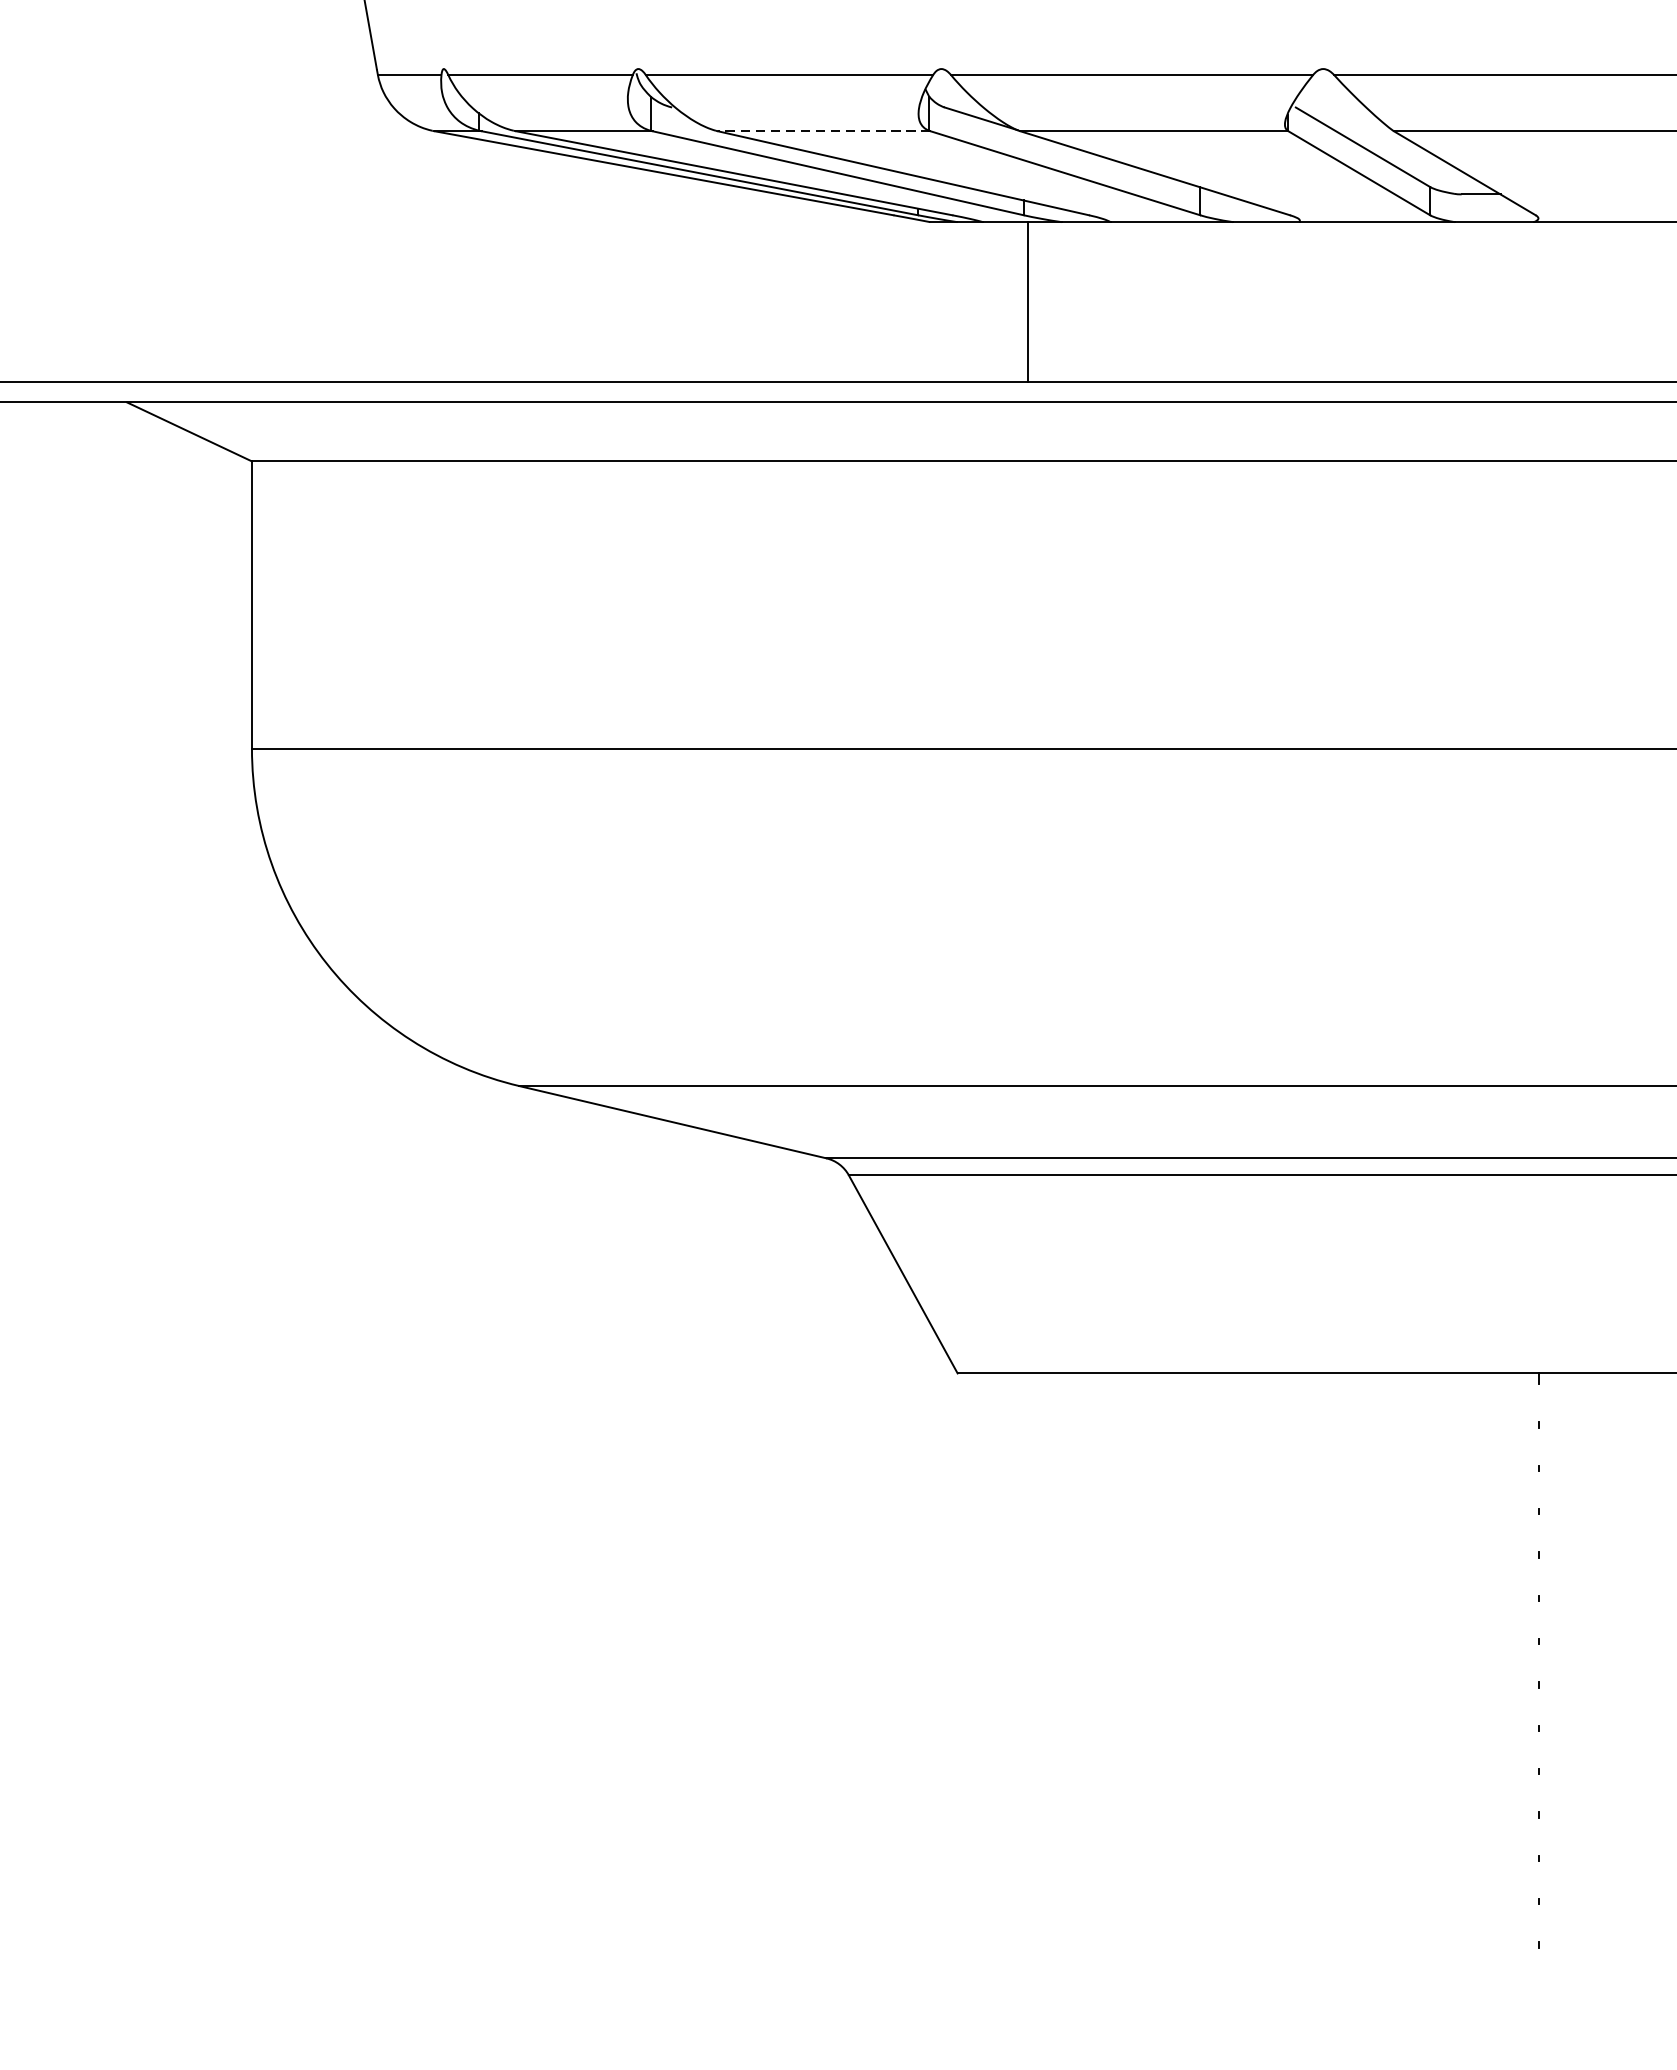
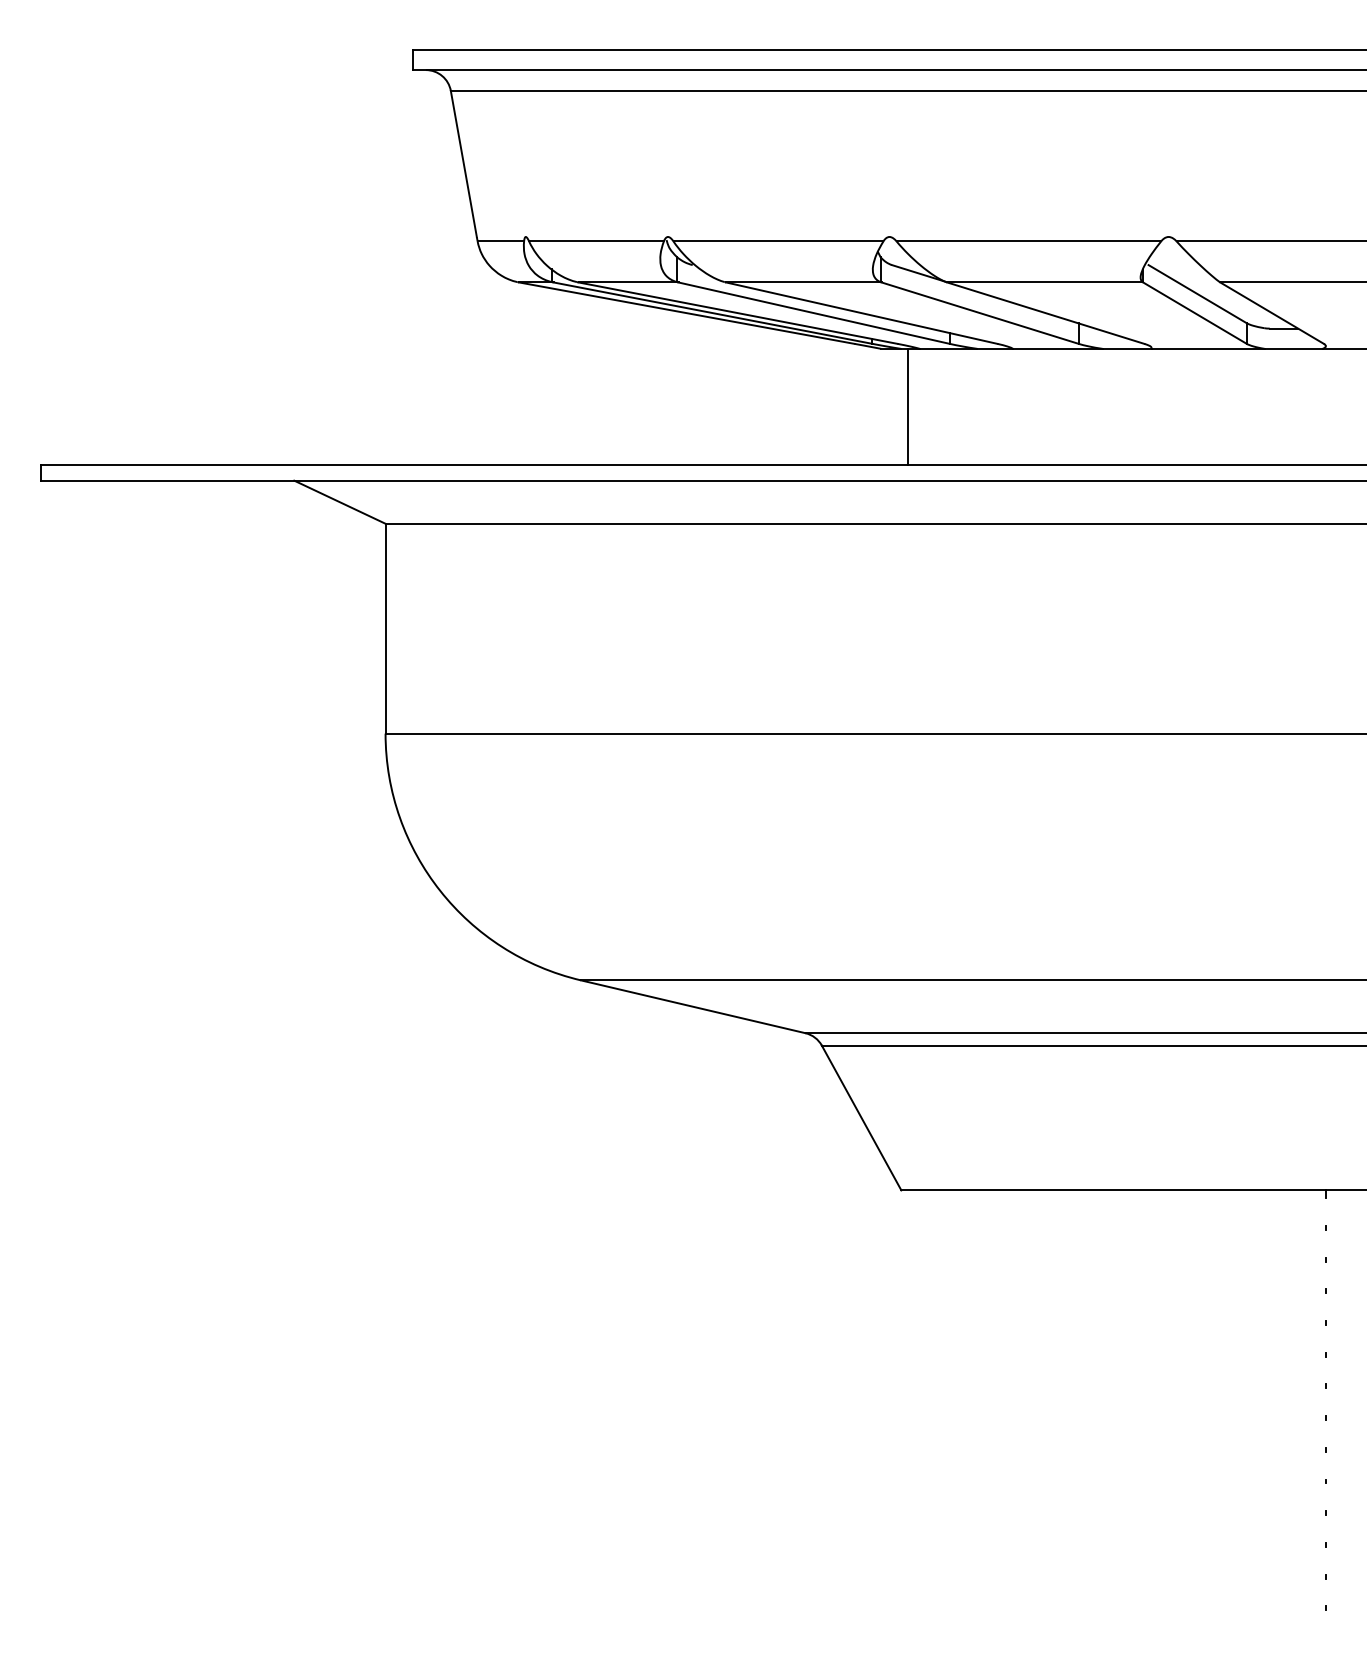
line: (823, 131) -> (803, 282), dashed -> solid
line: (1027, 300) -> (907, 406), moved

